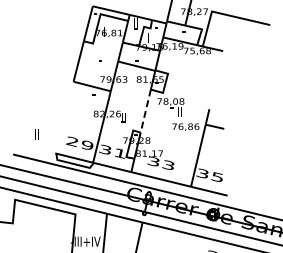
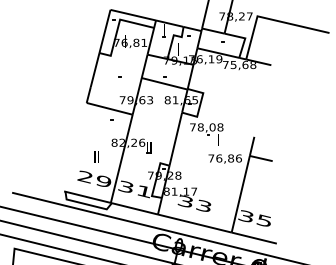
text: (135, 22) -> (163, 29), II -> I
line: (145, 111) -> (175, 139), dashed -> solid
text: (179, 111) -> (217, 139), II -> I
text: (36, 134) -> (96, 156), moved

